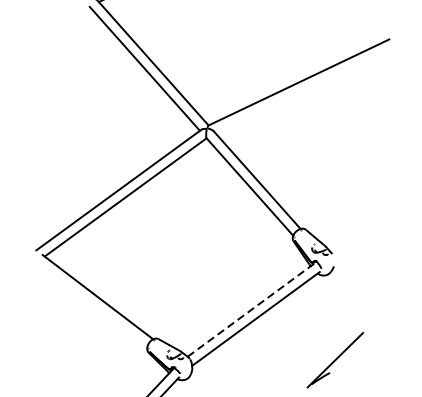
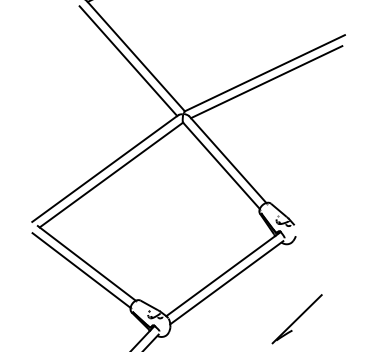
line: (300, 92) -> (266, 82), added
line: (91, 305) -> (81, 270), added
line: (252, 308) -> (223, 273), dashed -> solid

